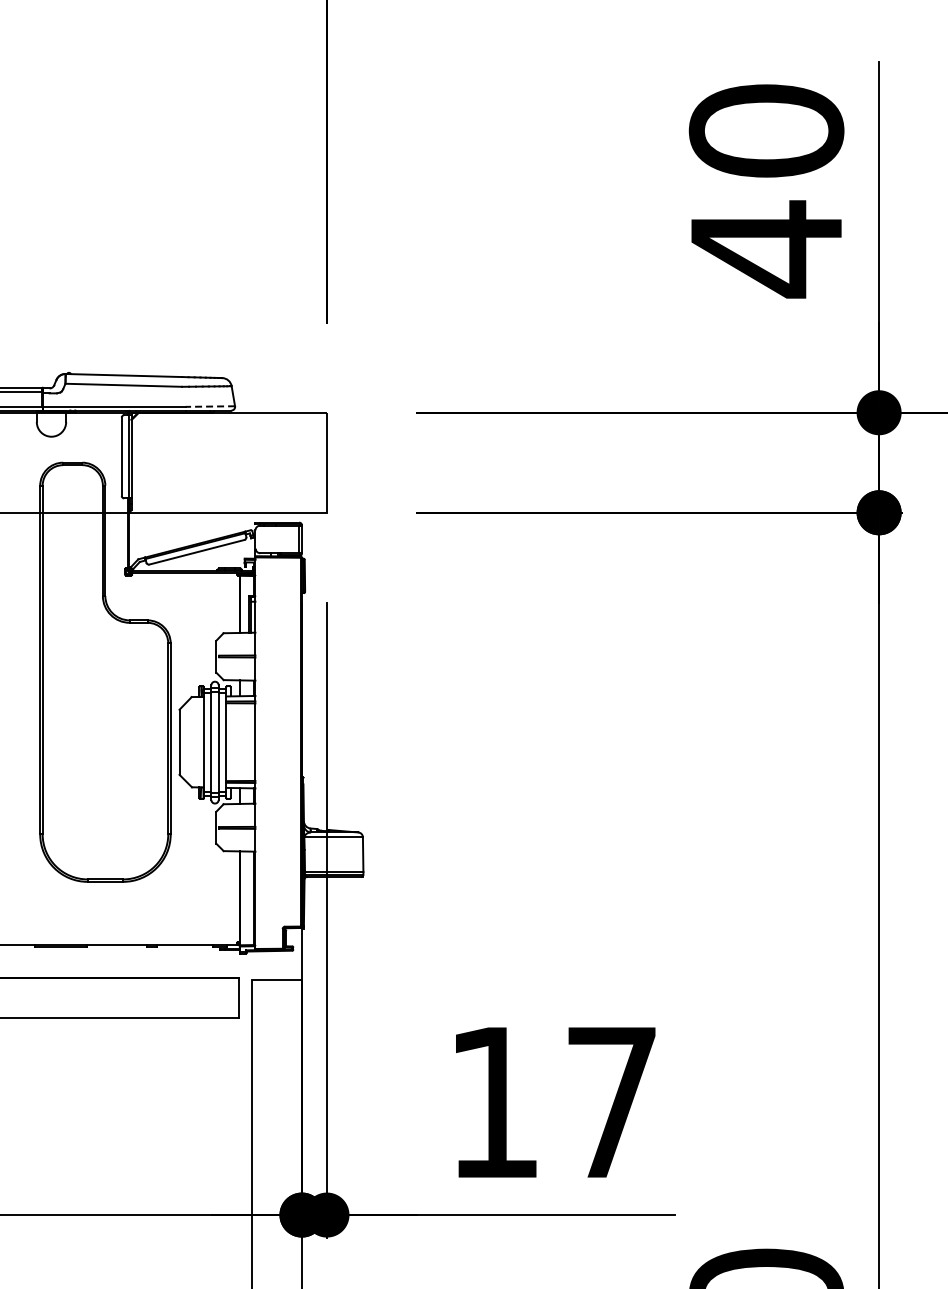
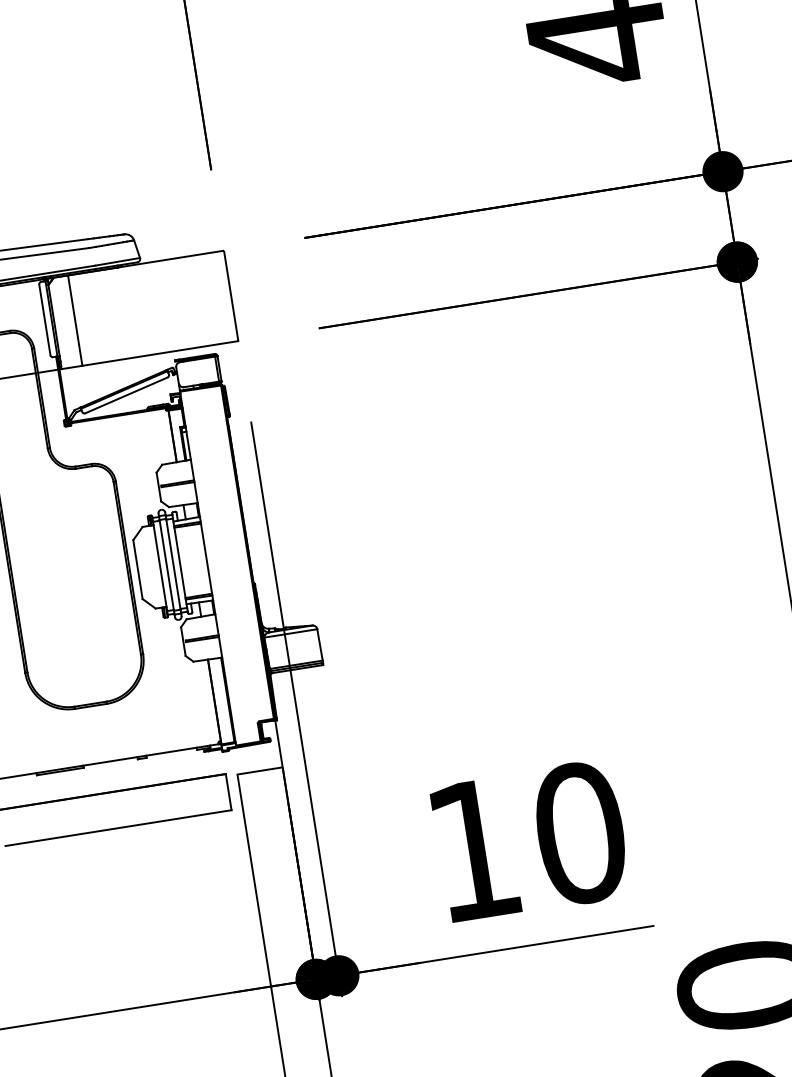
line: (210, 406) -> (117, 261), dashed -> solid
line: (154, 462) -> (75, 320), added
text: (611, 1102) -> (579, 833), 17 -> 10

